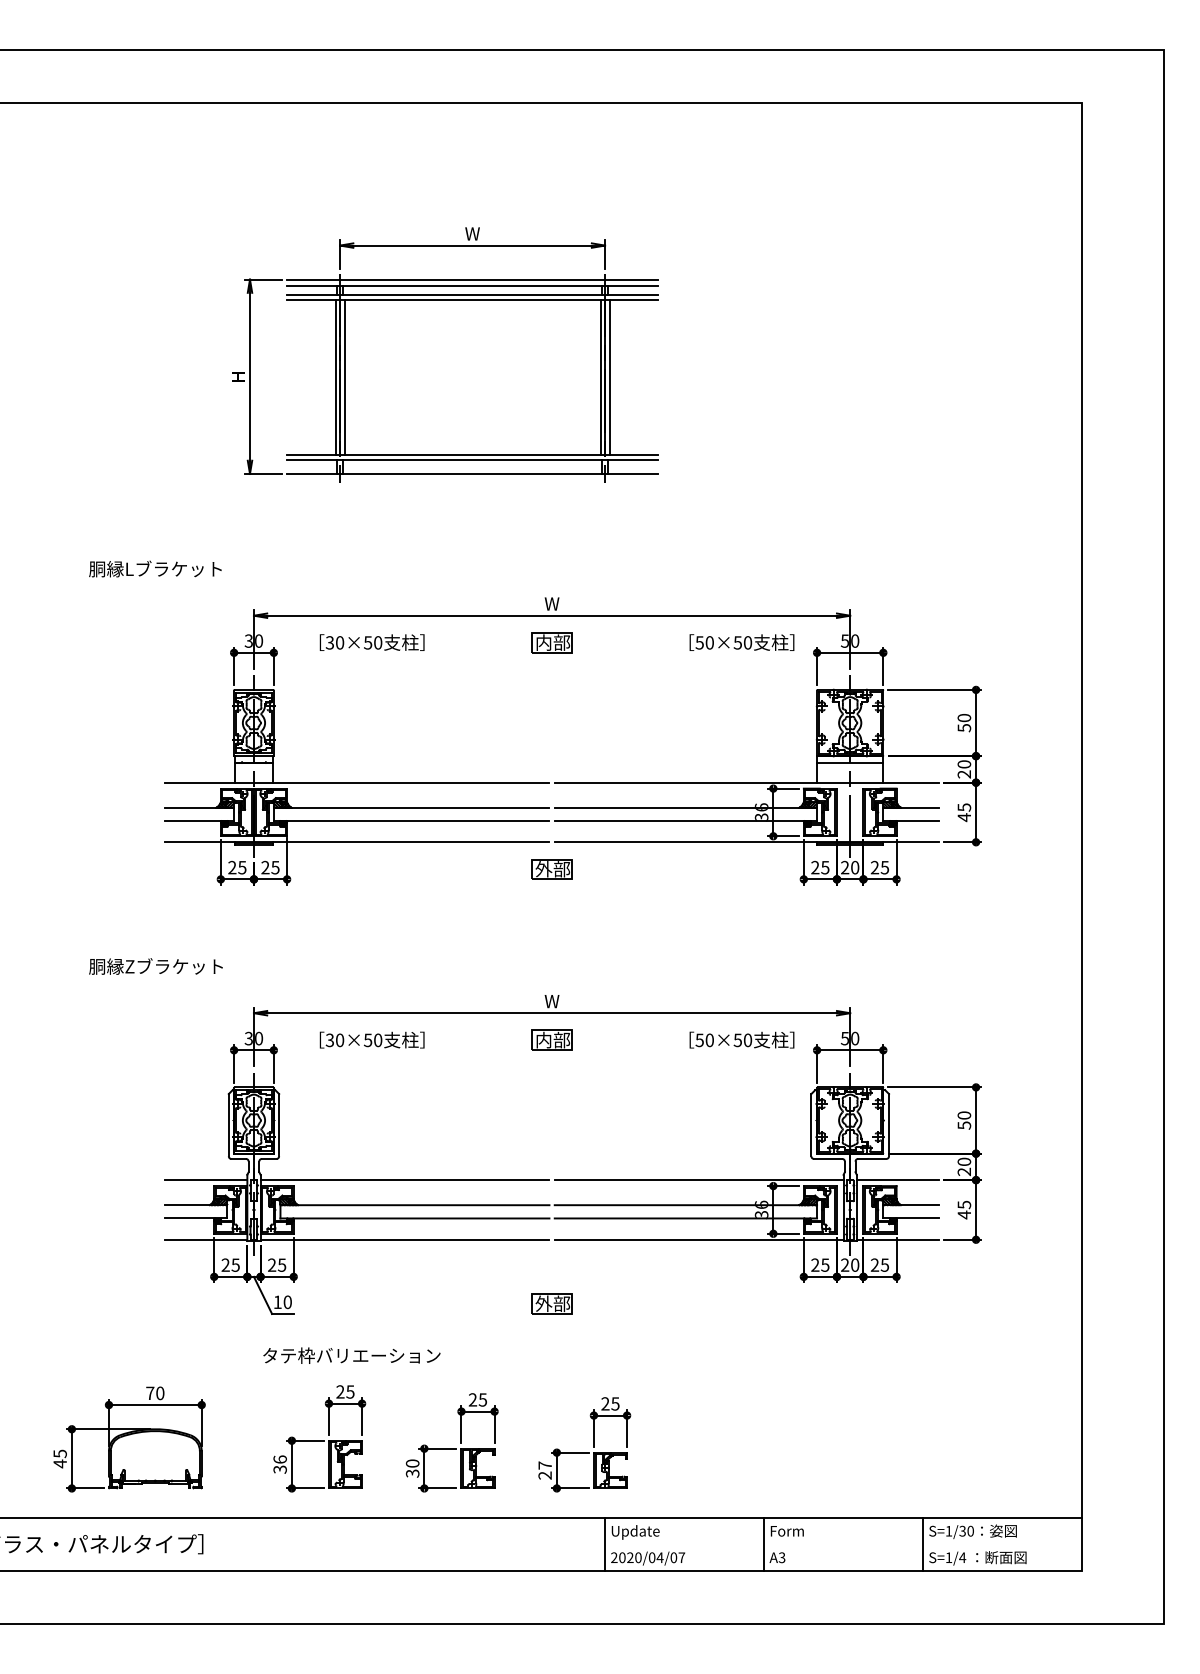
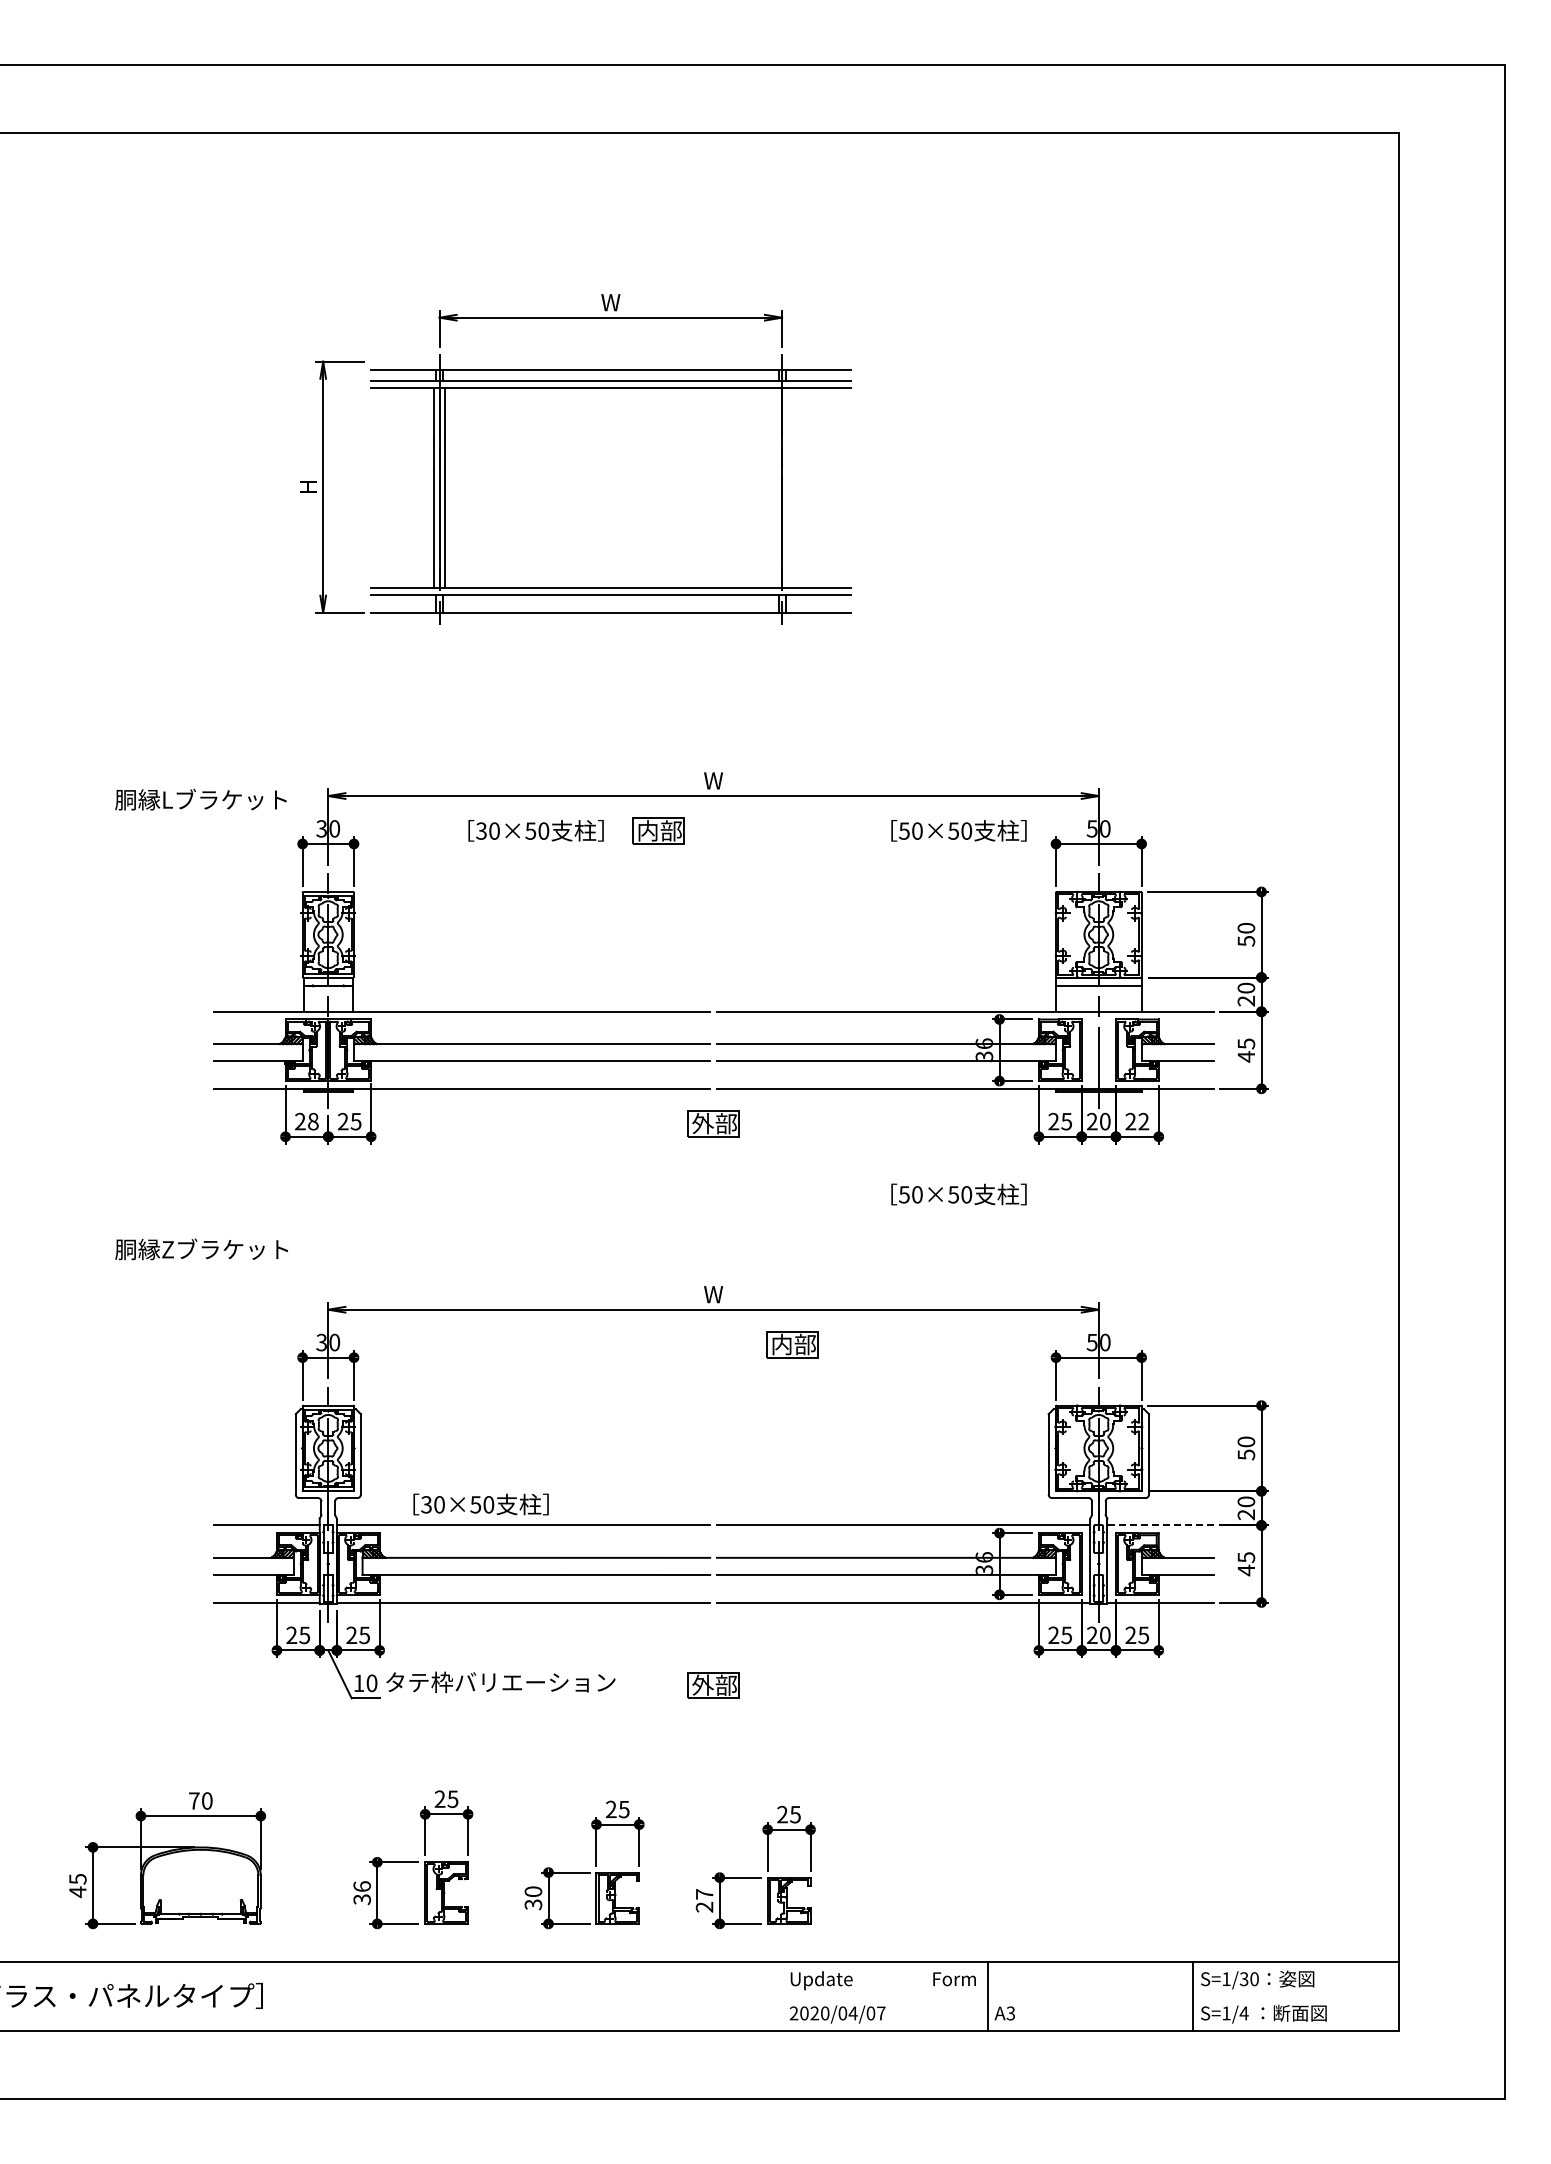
line: (472, 279) -> (610, 361), removed
line: (600, 376) -> (776, 487), removed
line: (609, 376) -> (787, 487), removed
text: (155, 568) -> (200, 799), moved
text: (371, 642) -> (535, 830), moved
part: (552, 642) -> (658, 830), moved
text: (241, 867) -> (312, 1121), 25 -> 28
text: (884, 867) -> (1143, 1121), 25 -> 22
text: (371, 1040) -> (480, 1504), moved
part: (552, 1040) -> (792, 1344), moved
text: (741, 1040) -> (958, 1194), moved
line: (897, 1180) -> (1159, 1525), solid -> dashed
text: (351, 1355) -> (500, 1681), moved
text: (787, 1531) -> (954, 1979), moved
line: (605, 1544) -> (782, 1996), removed

